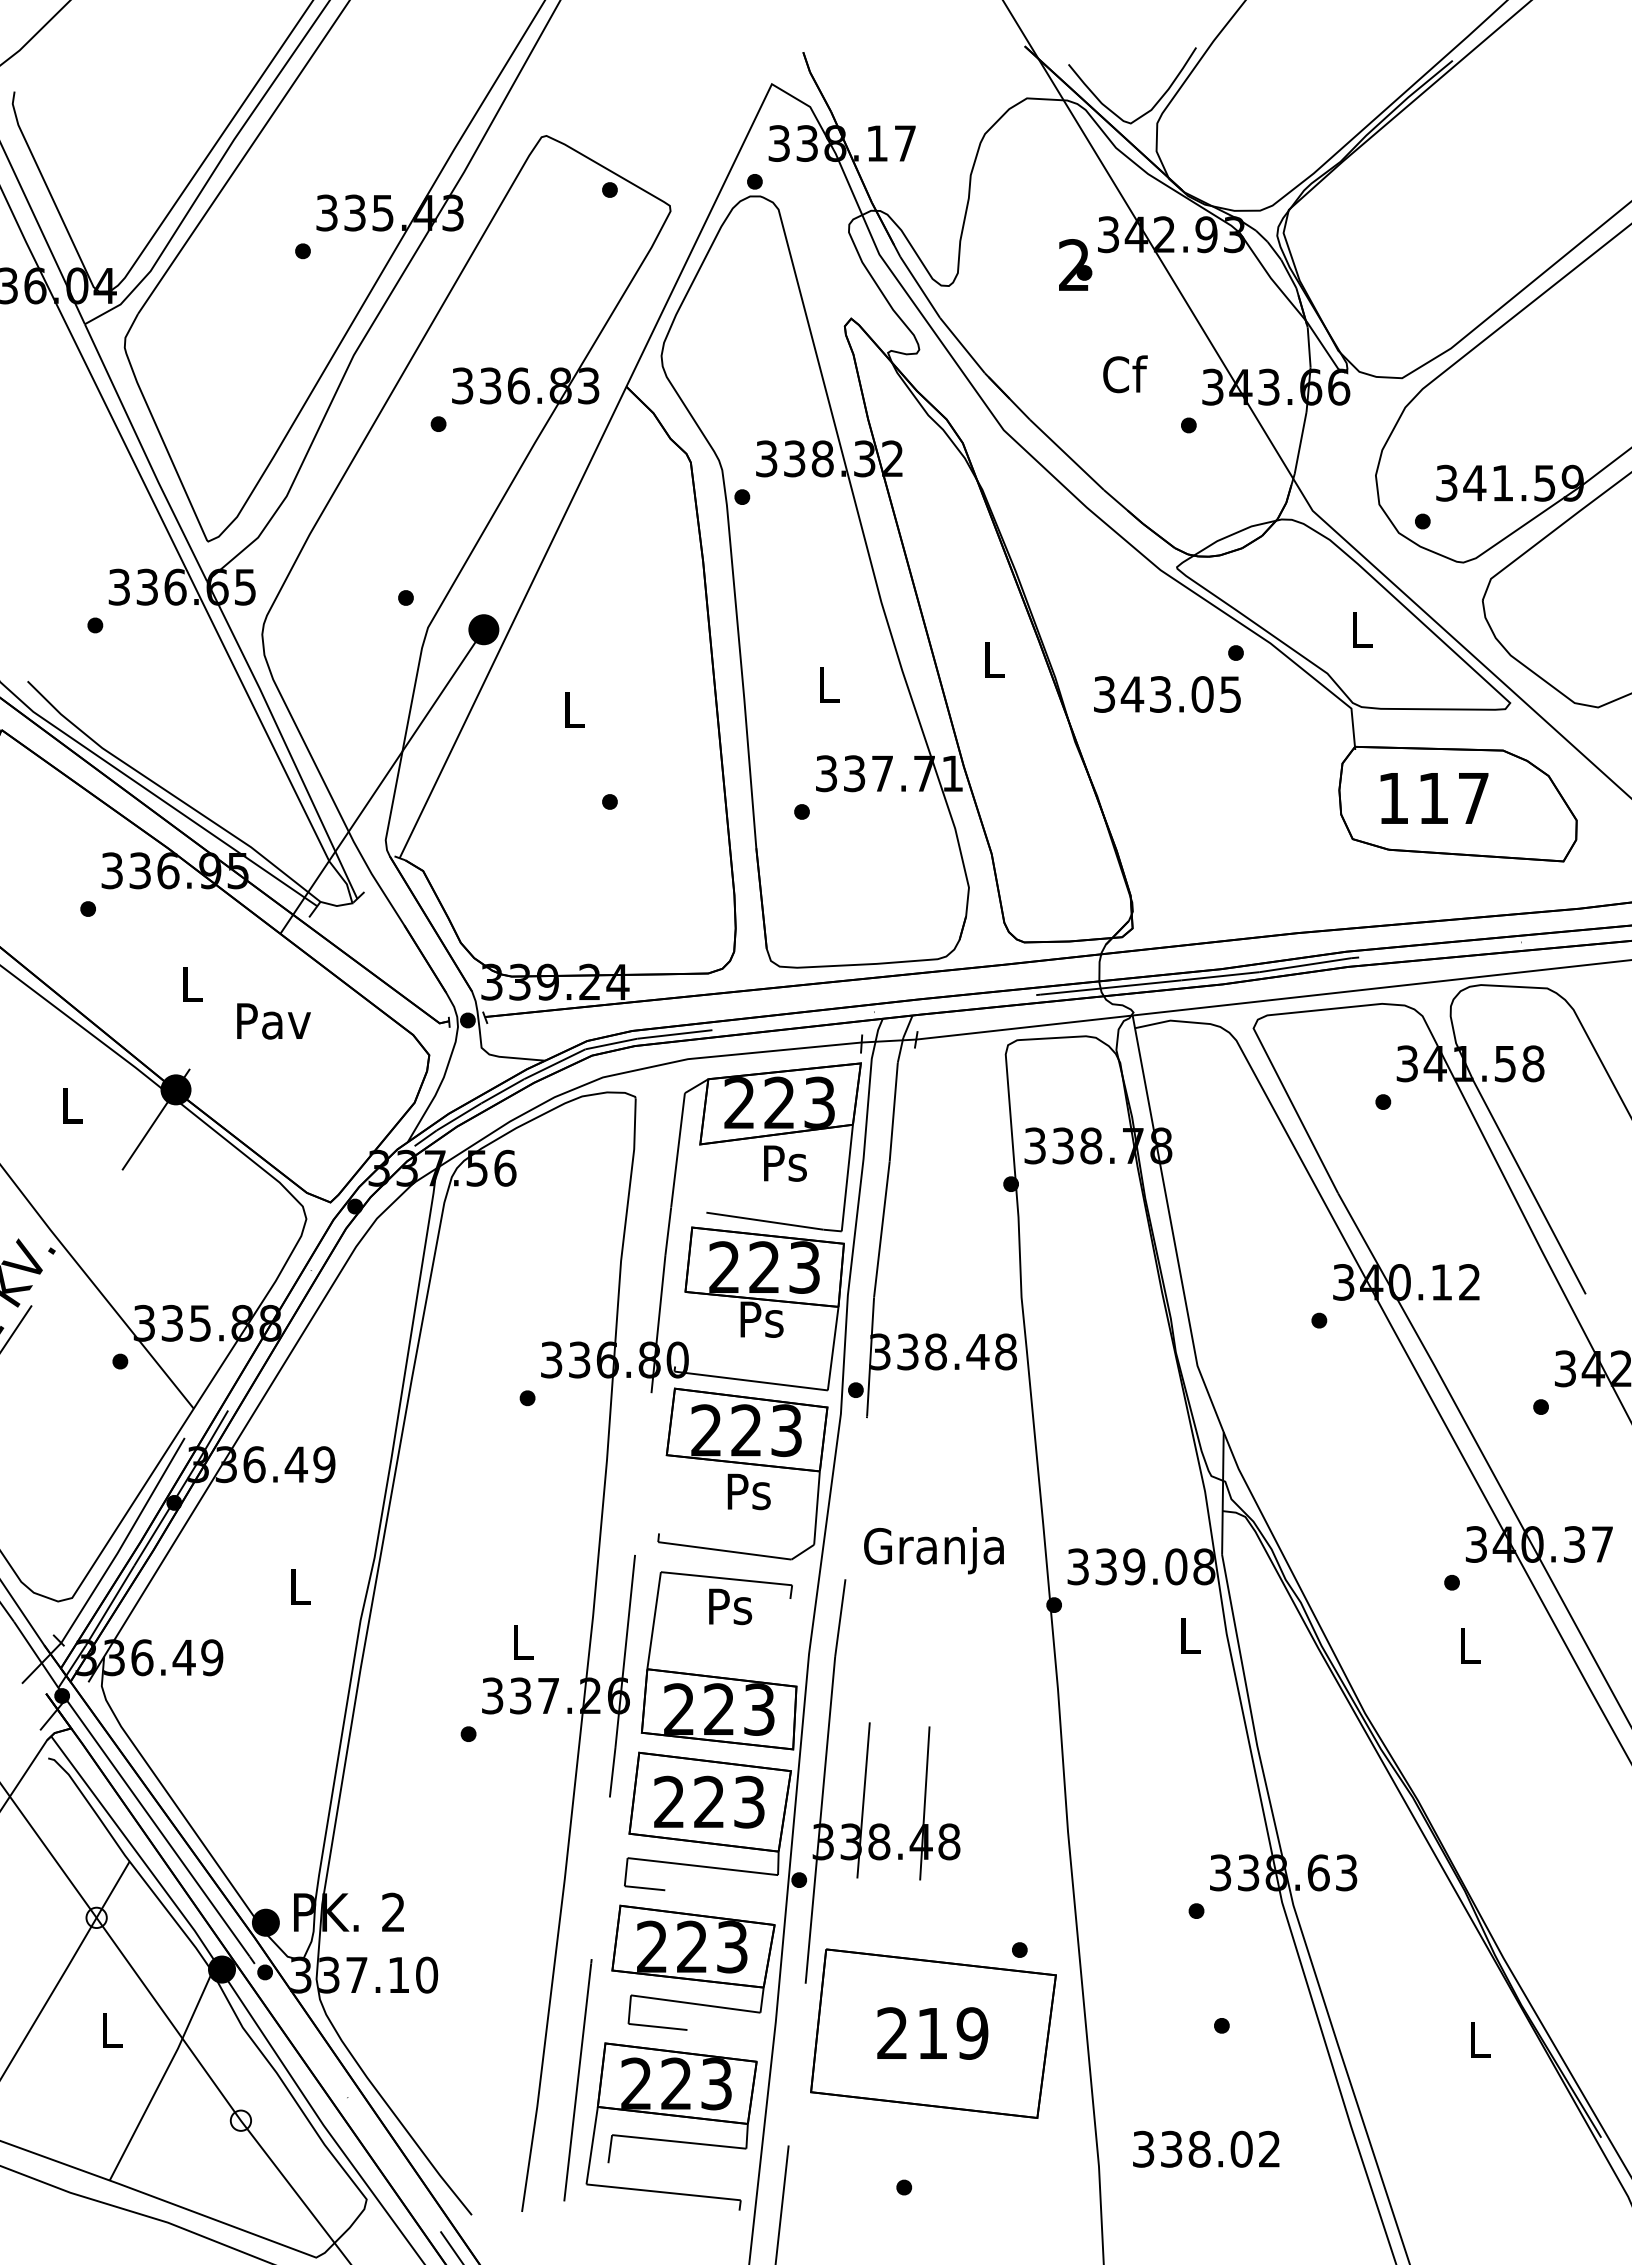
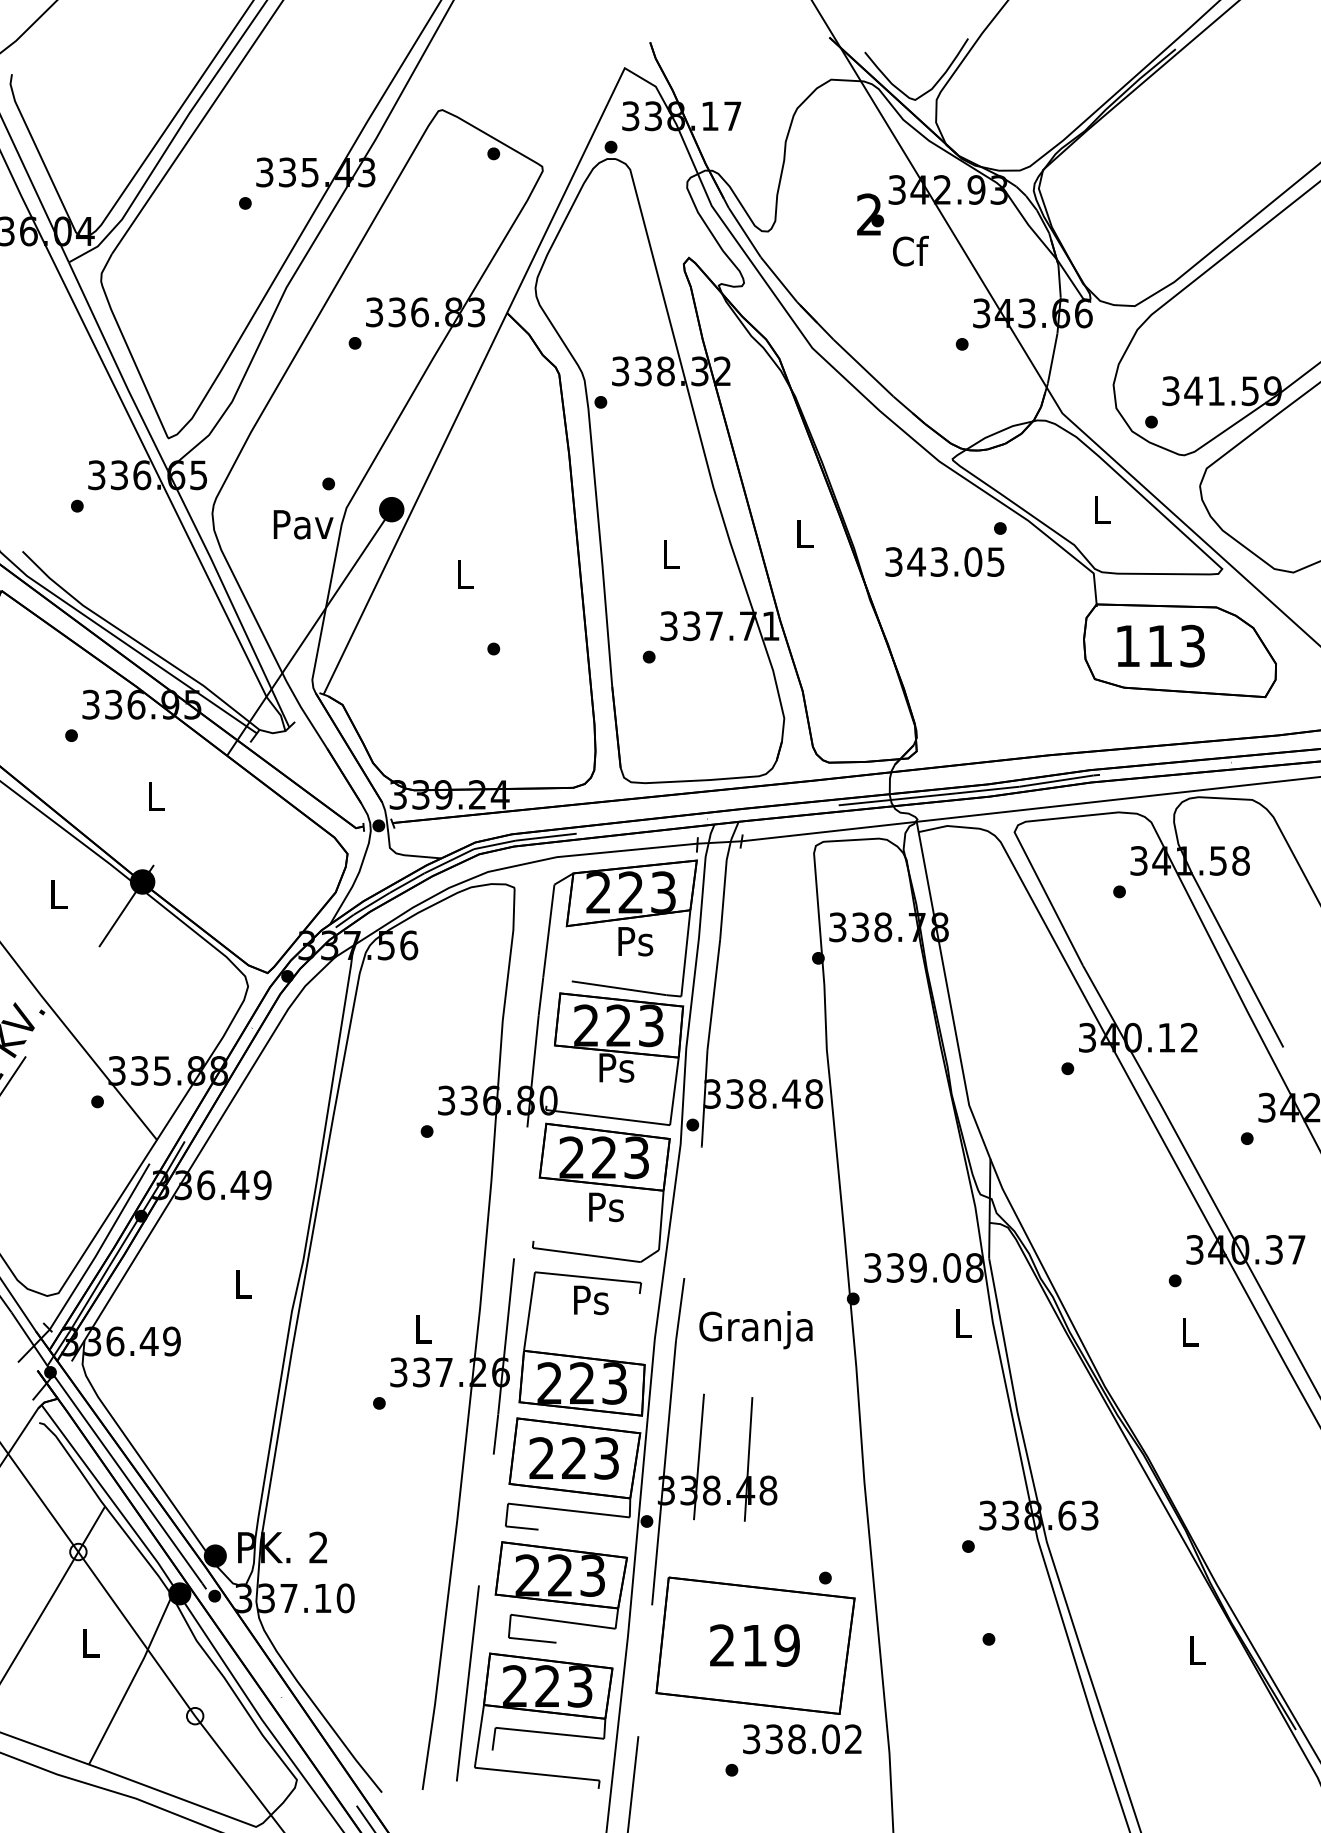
text: (1125, 374) -> (910, 251), moved
text: (1473, 798) -> (1192, 646), 117 -> 113
text: (273, 1021) -> (303, 524), moved
text: (933, 1550) -> (755, 1330), moved
text: (1206, 2148) -> (802, 1738), moved

